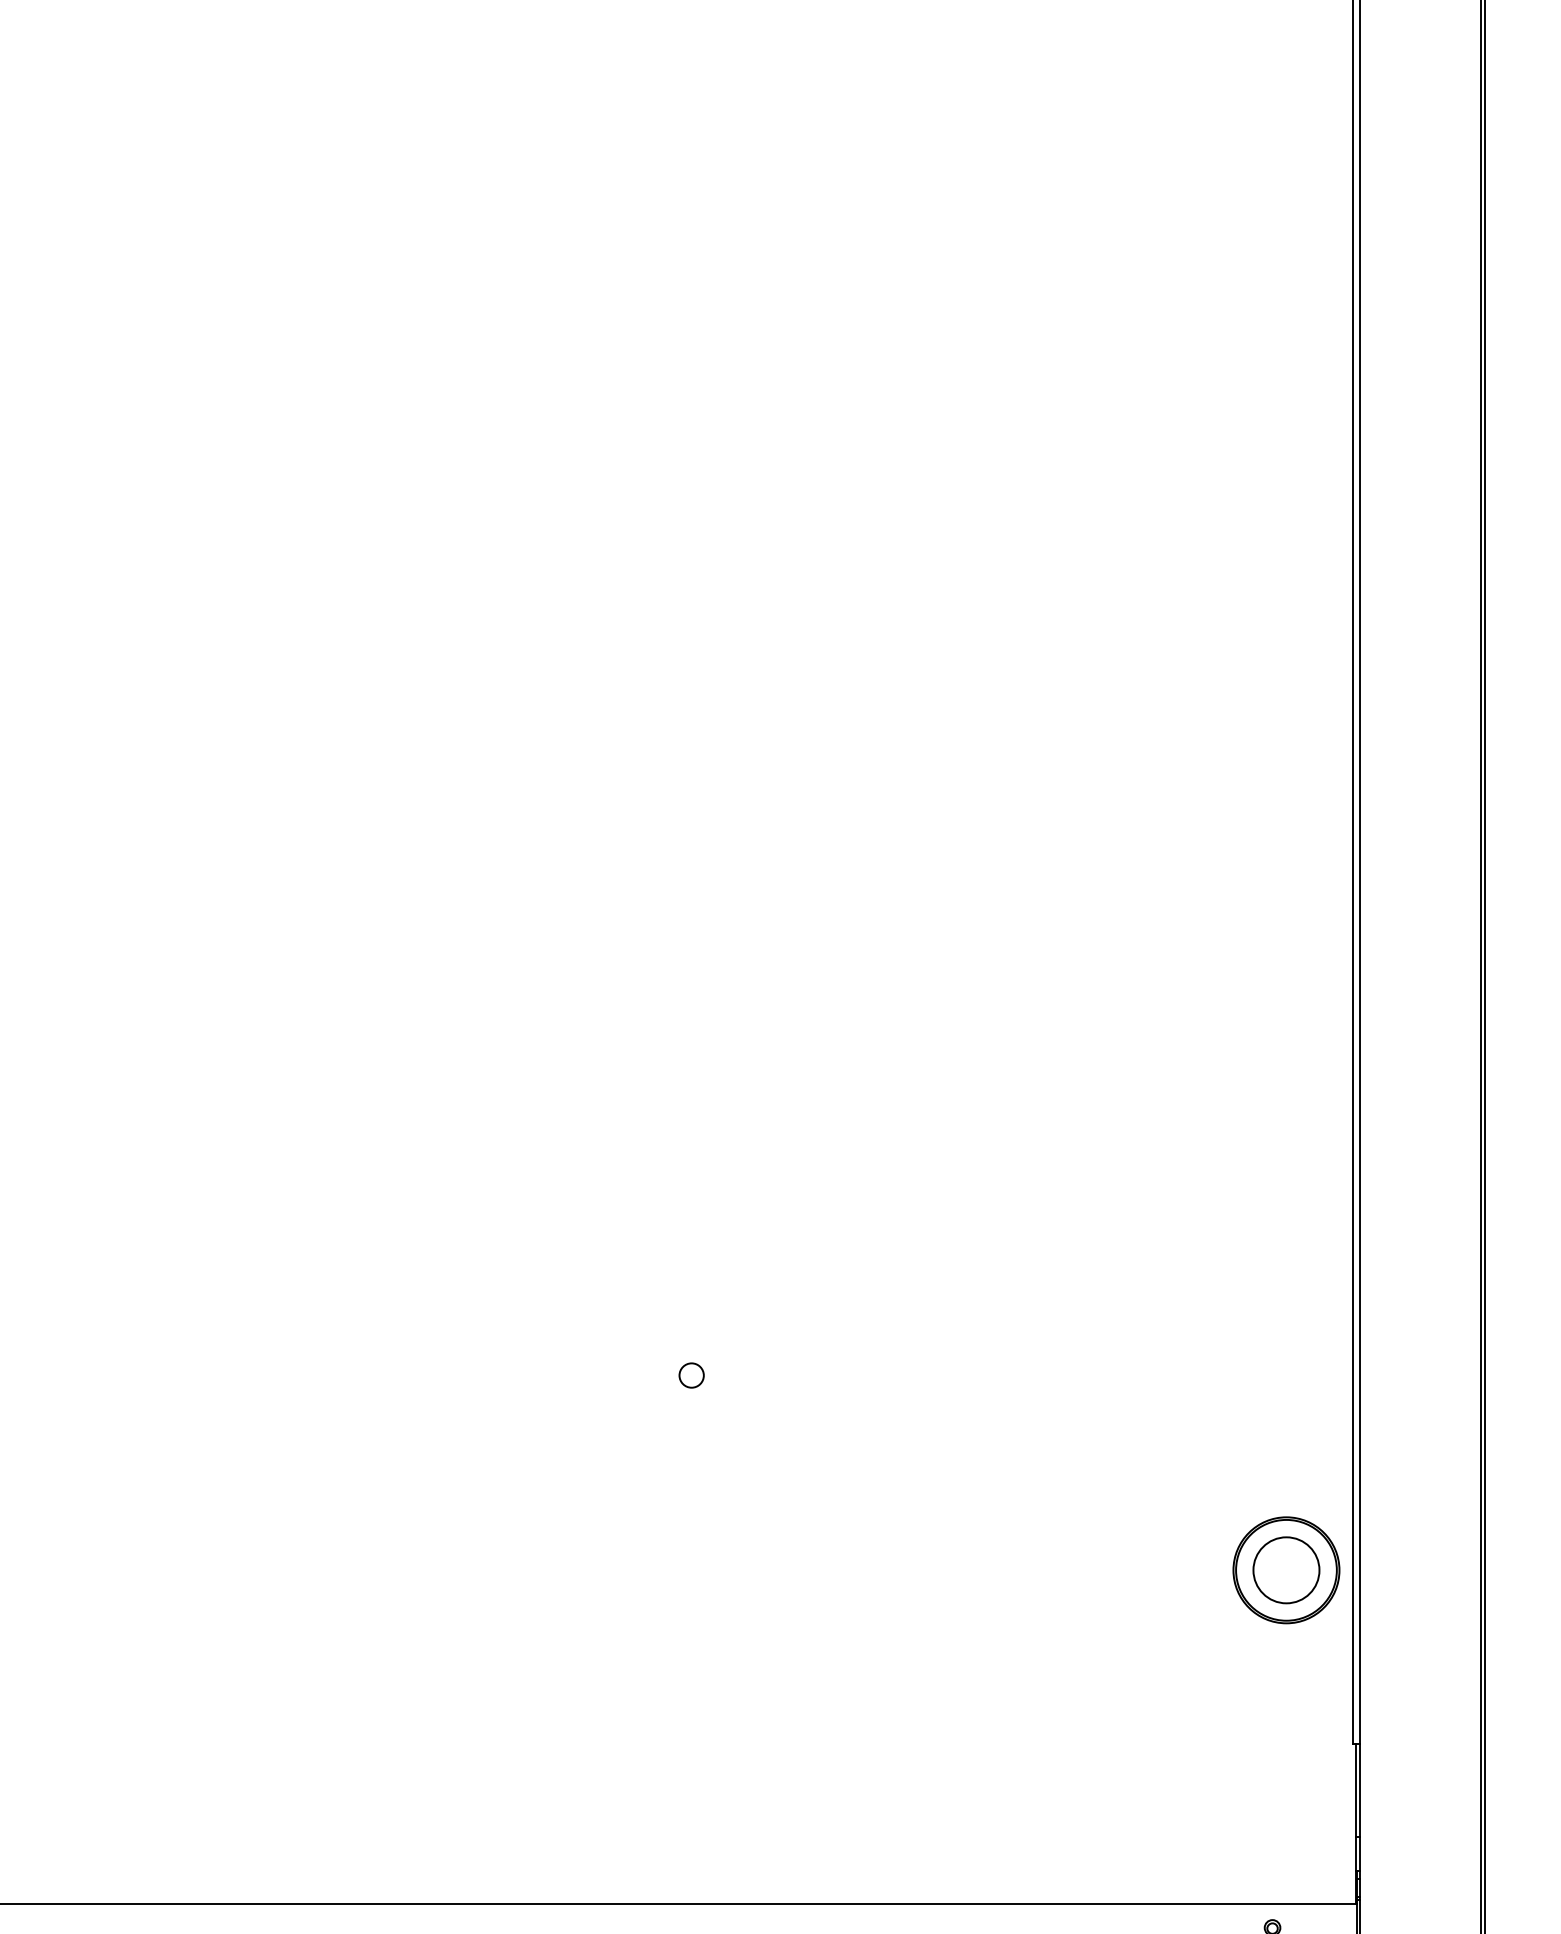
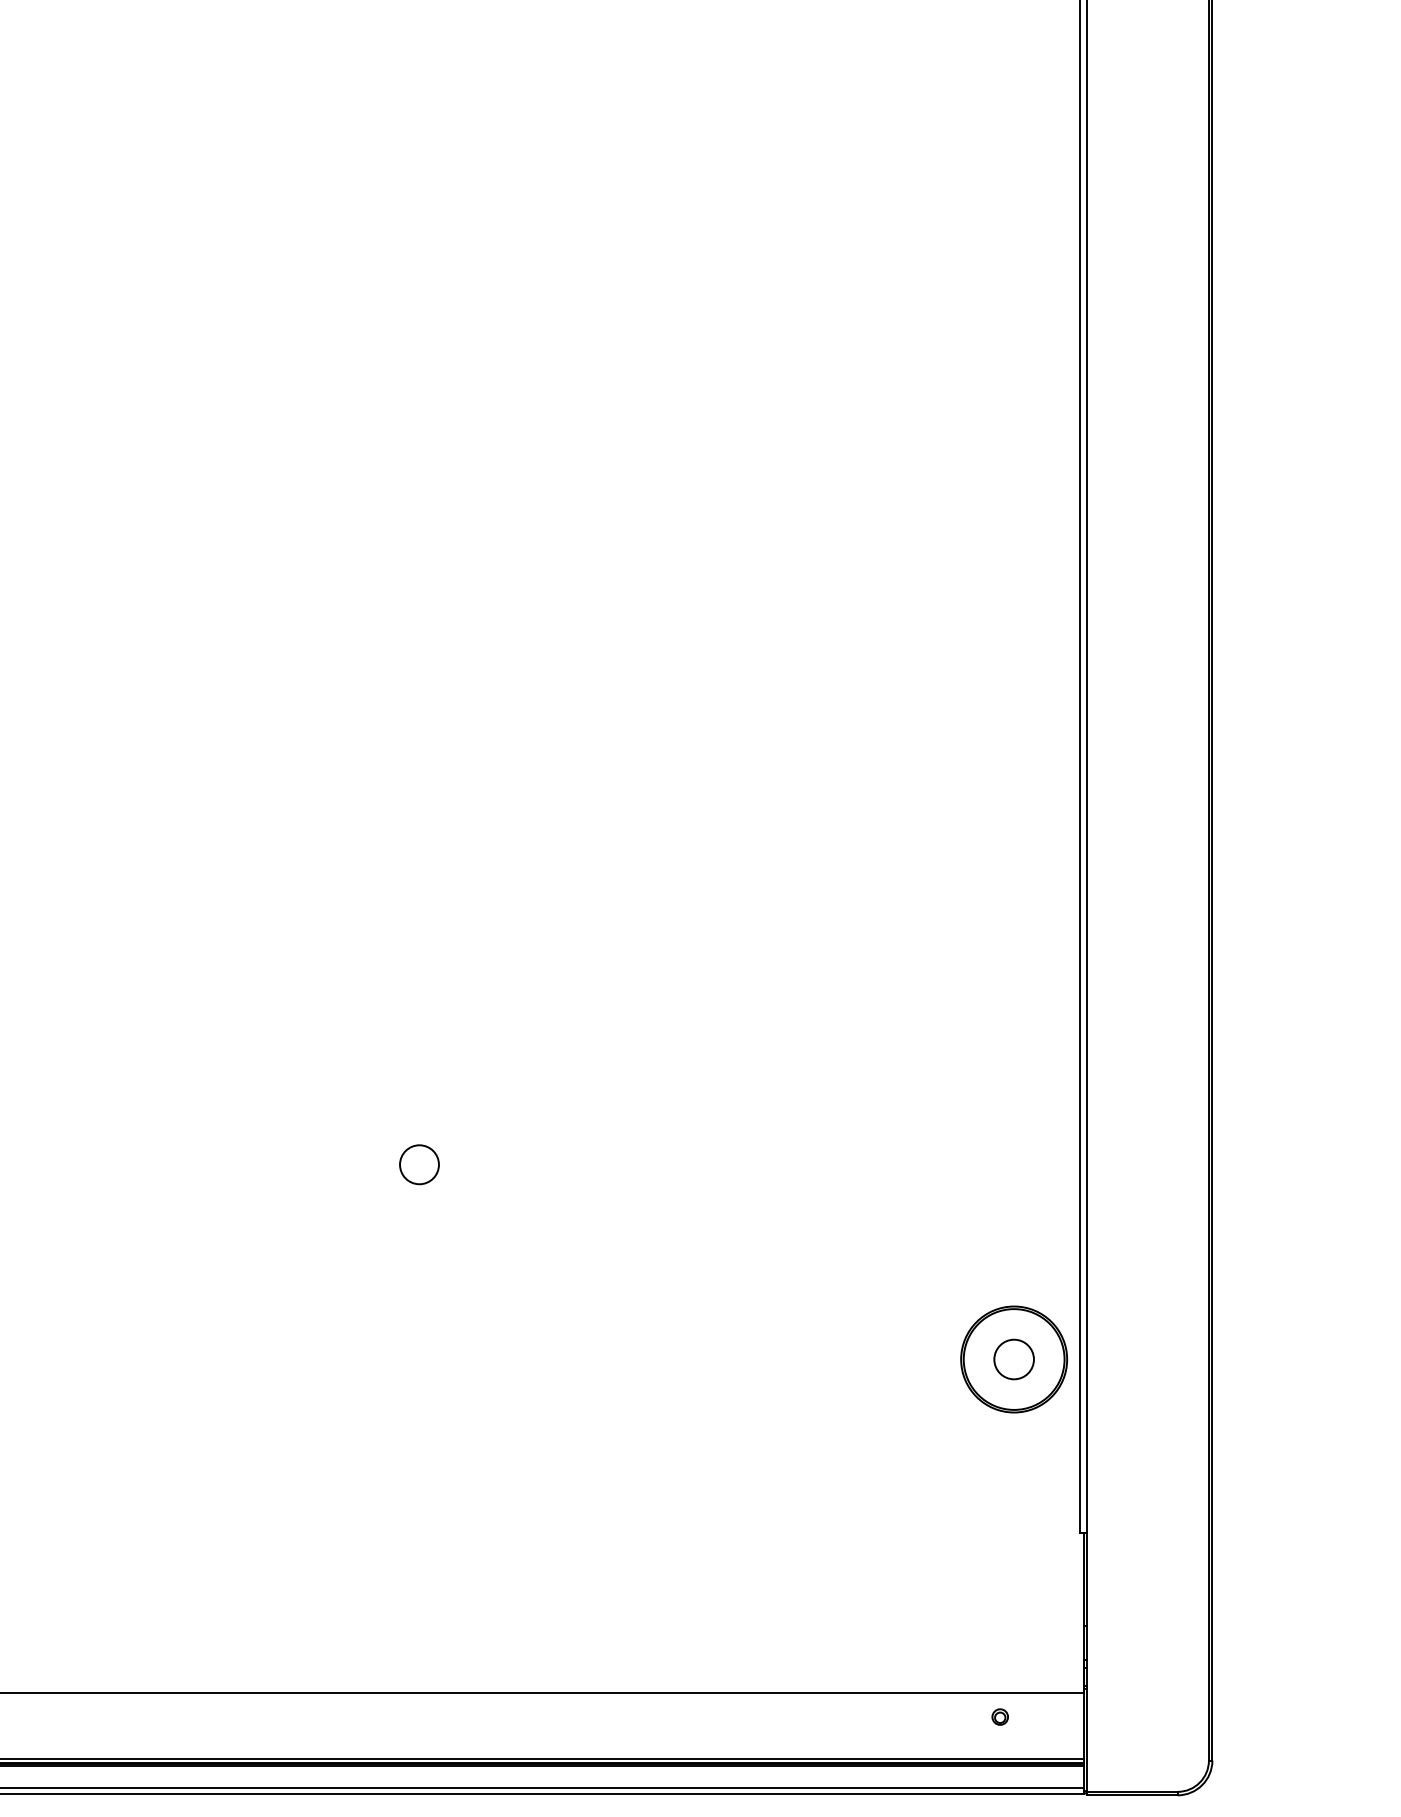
circle: (691, 1375) -> (419, 1164), size x1.6
circle: (1286, 1570) -> (1014, 1359), size x0.6

